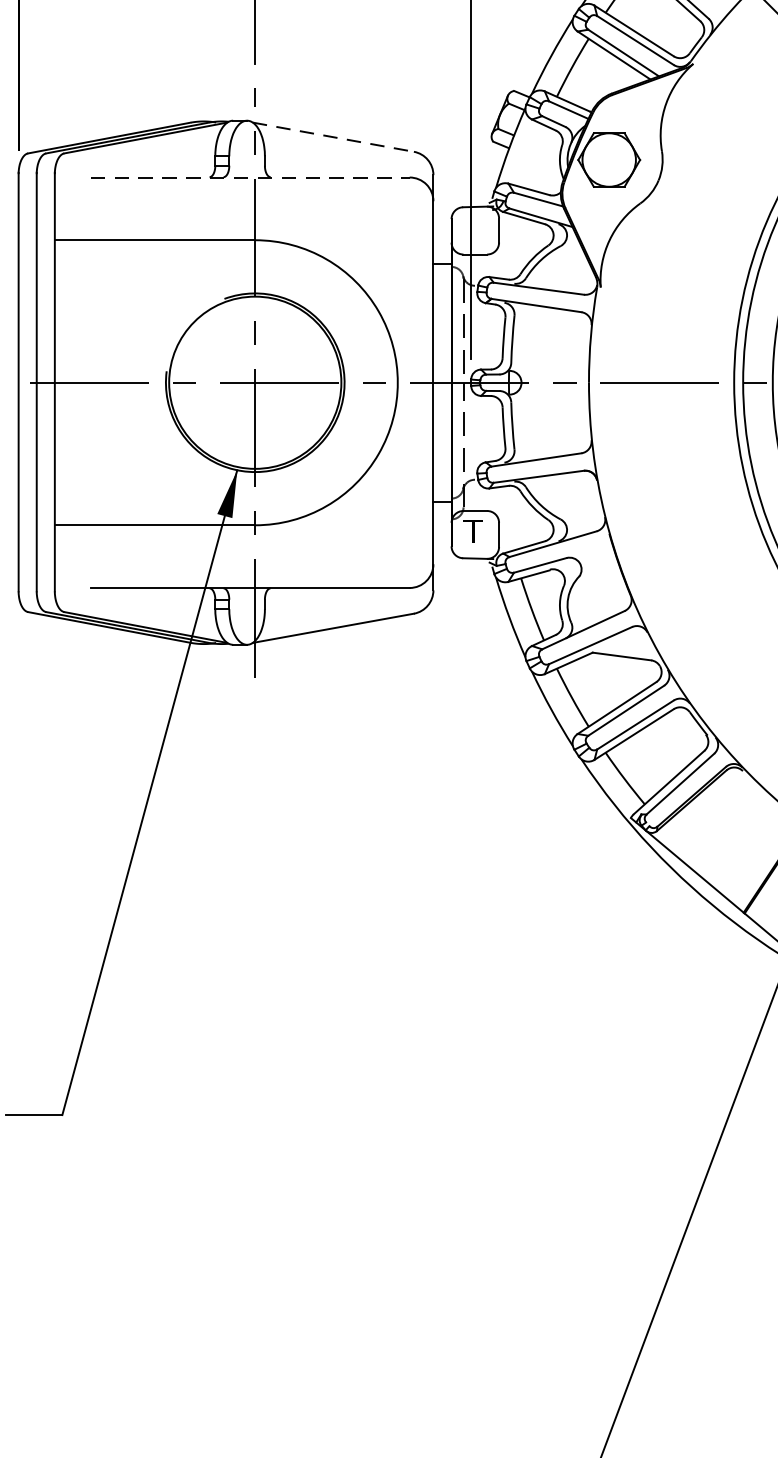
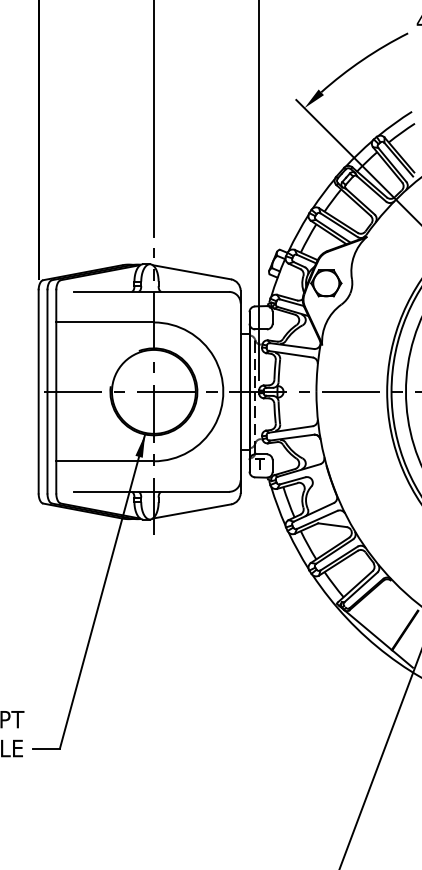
line: (332, 137) -> (191, 272), dashed -> solid
line: (250, 176) -> (151, 291), dashed -> solid

